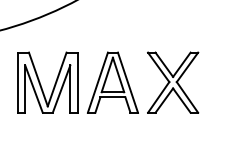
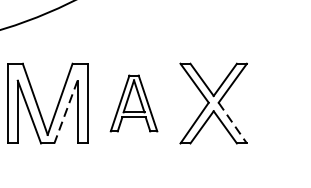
part: (112, 82) -> (133, 103), size x0.7
line: (61, 89) -> (65, 112), solid -> dashed
line: (187, 97) -> (232, 123), solid -> dashed

